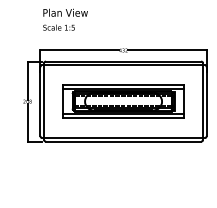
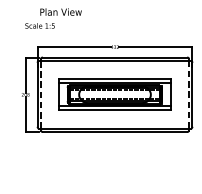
text: (58, 27) -> (39, 25), moved
line: (202, 101) -> (188, 94), solid -> dashed
line: (44, 102) -> (41, 95), solid -> dashed

